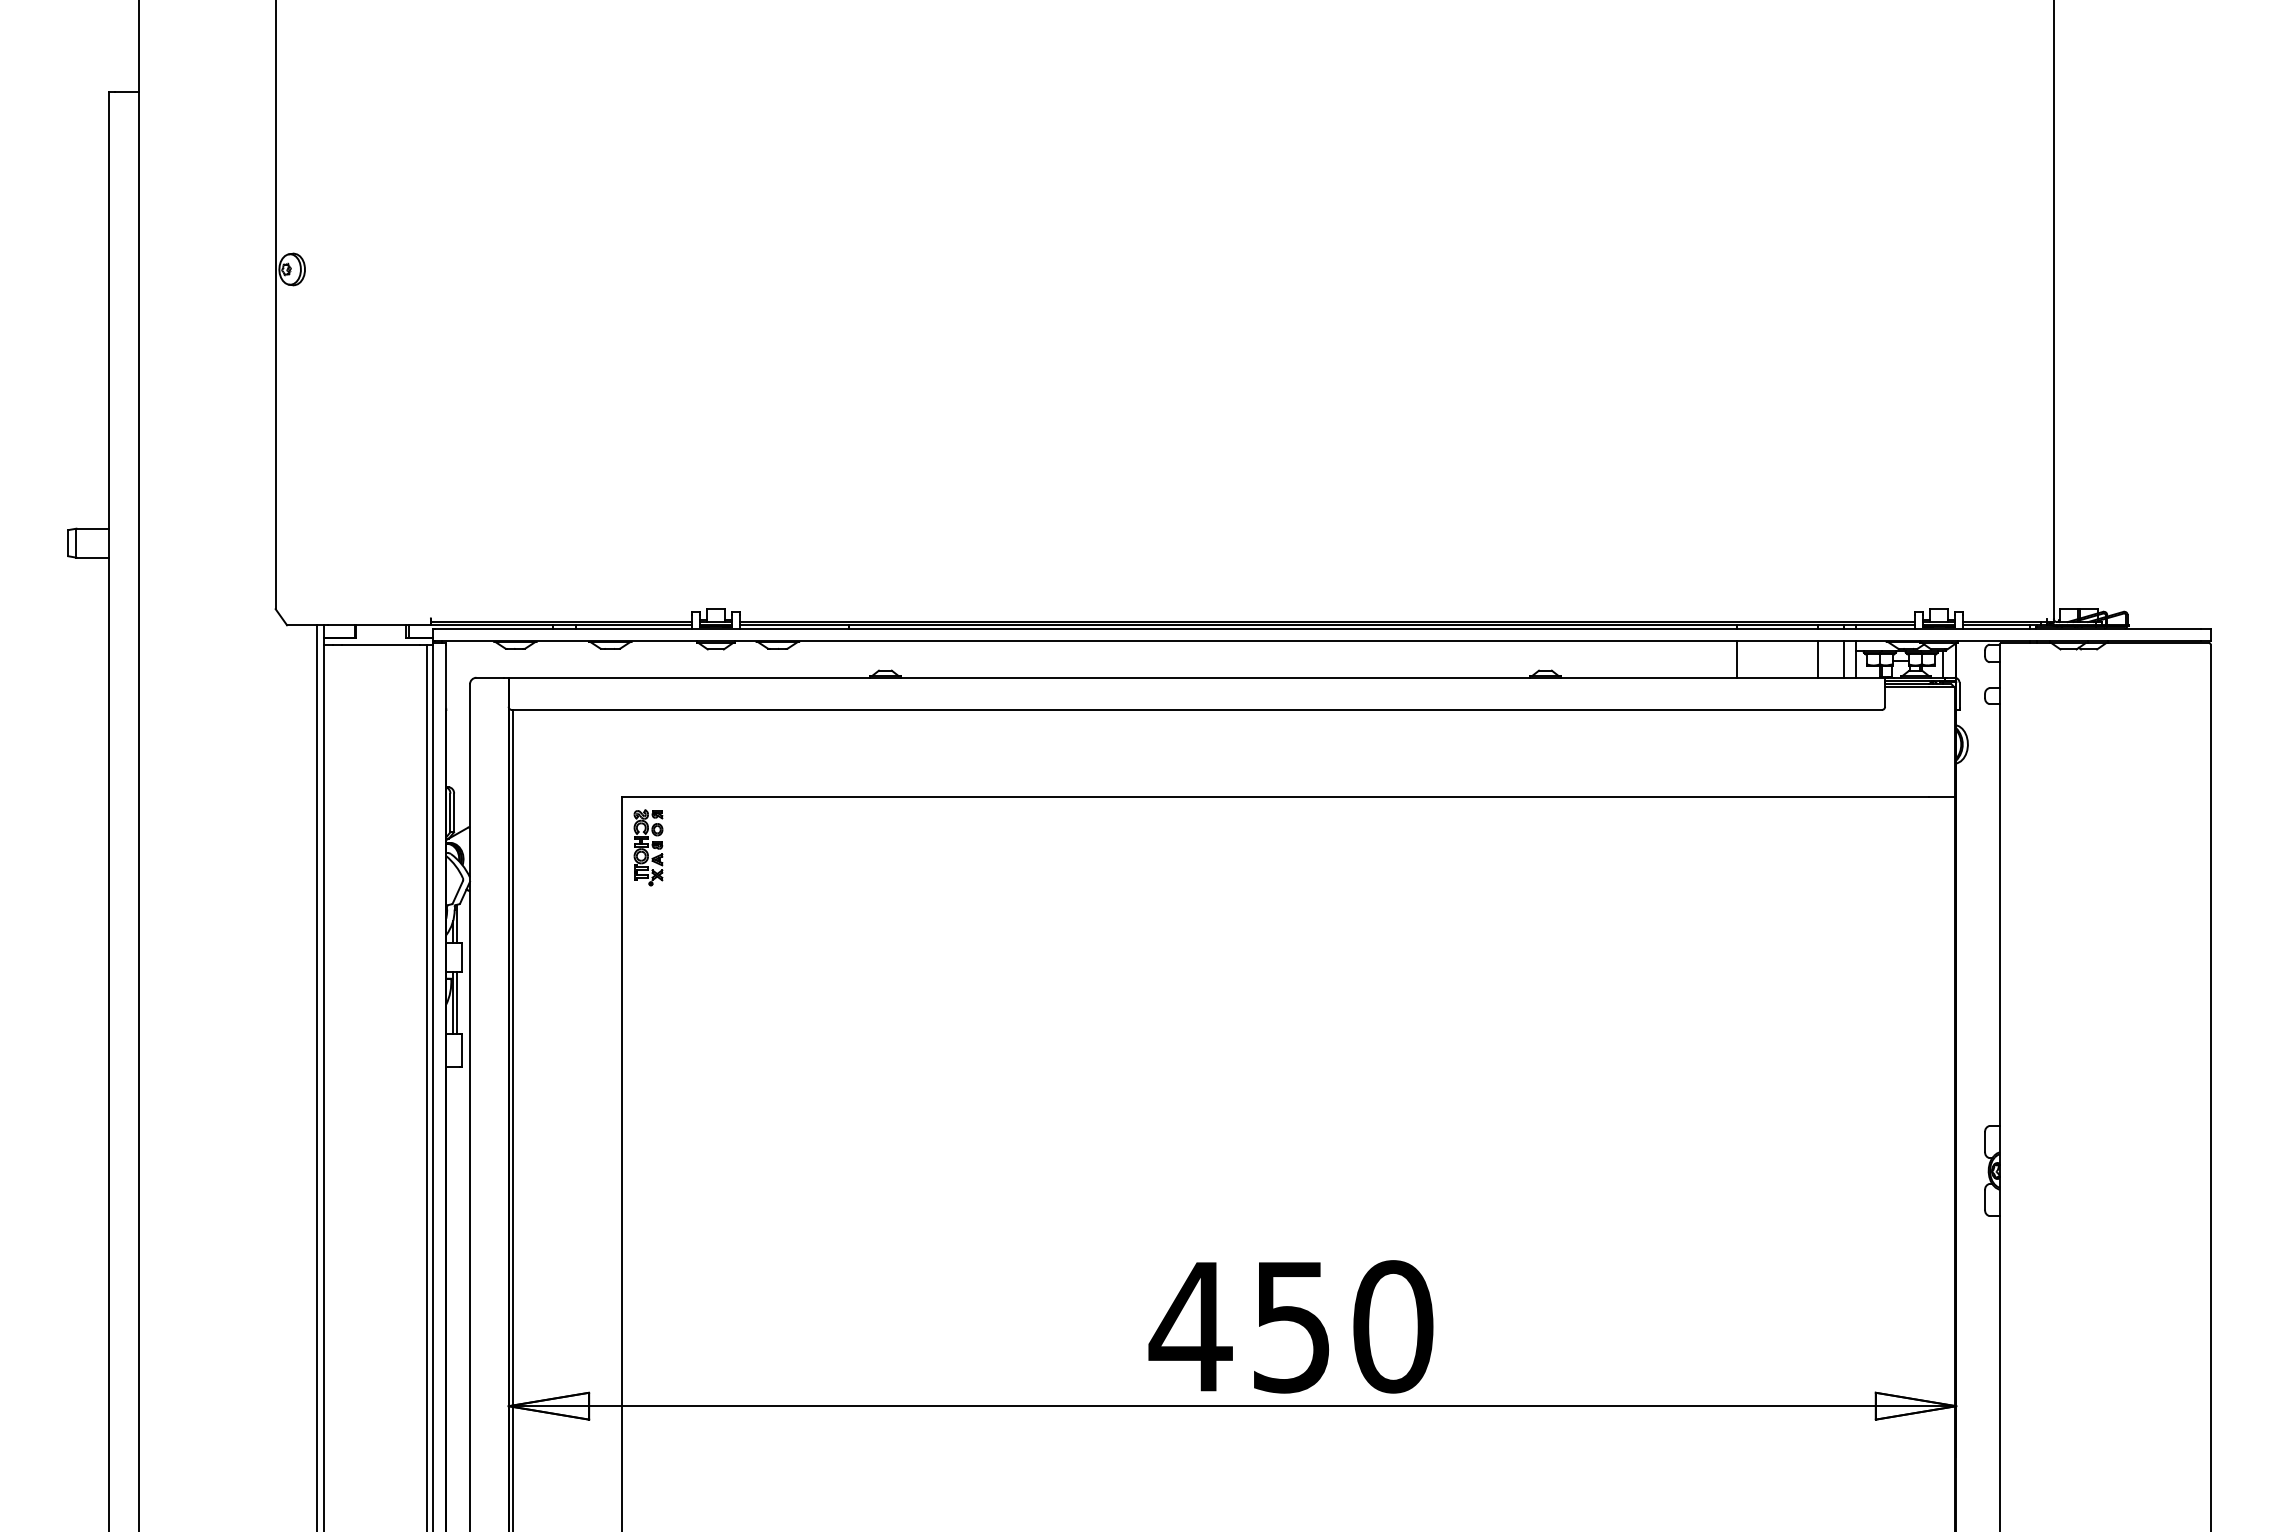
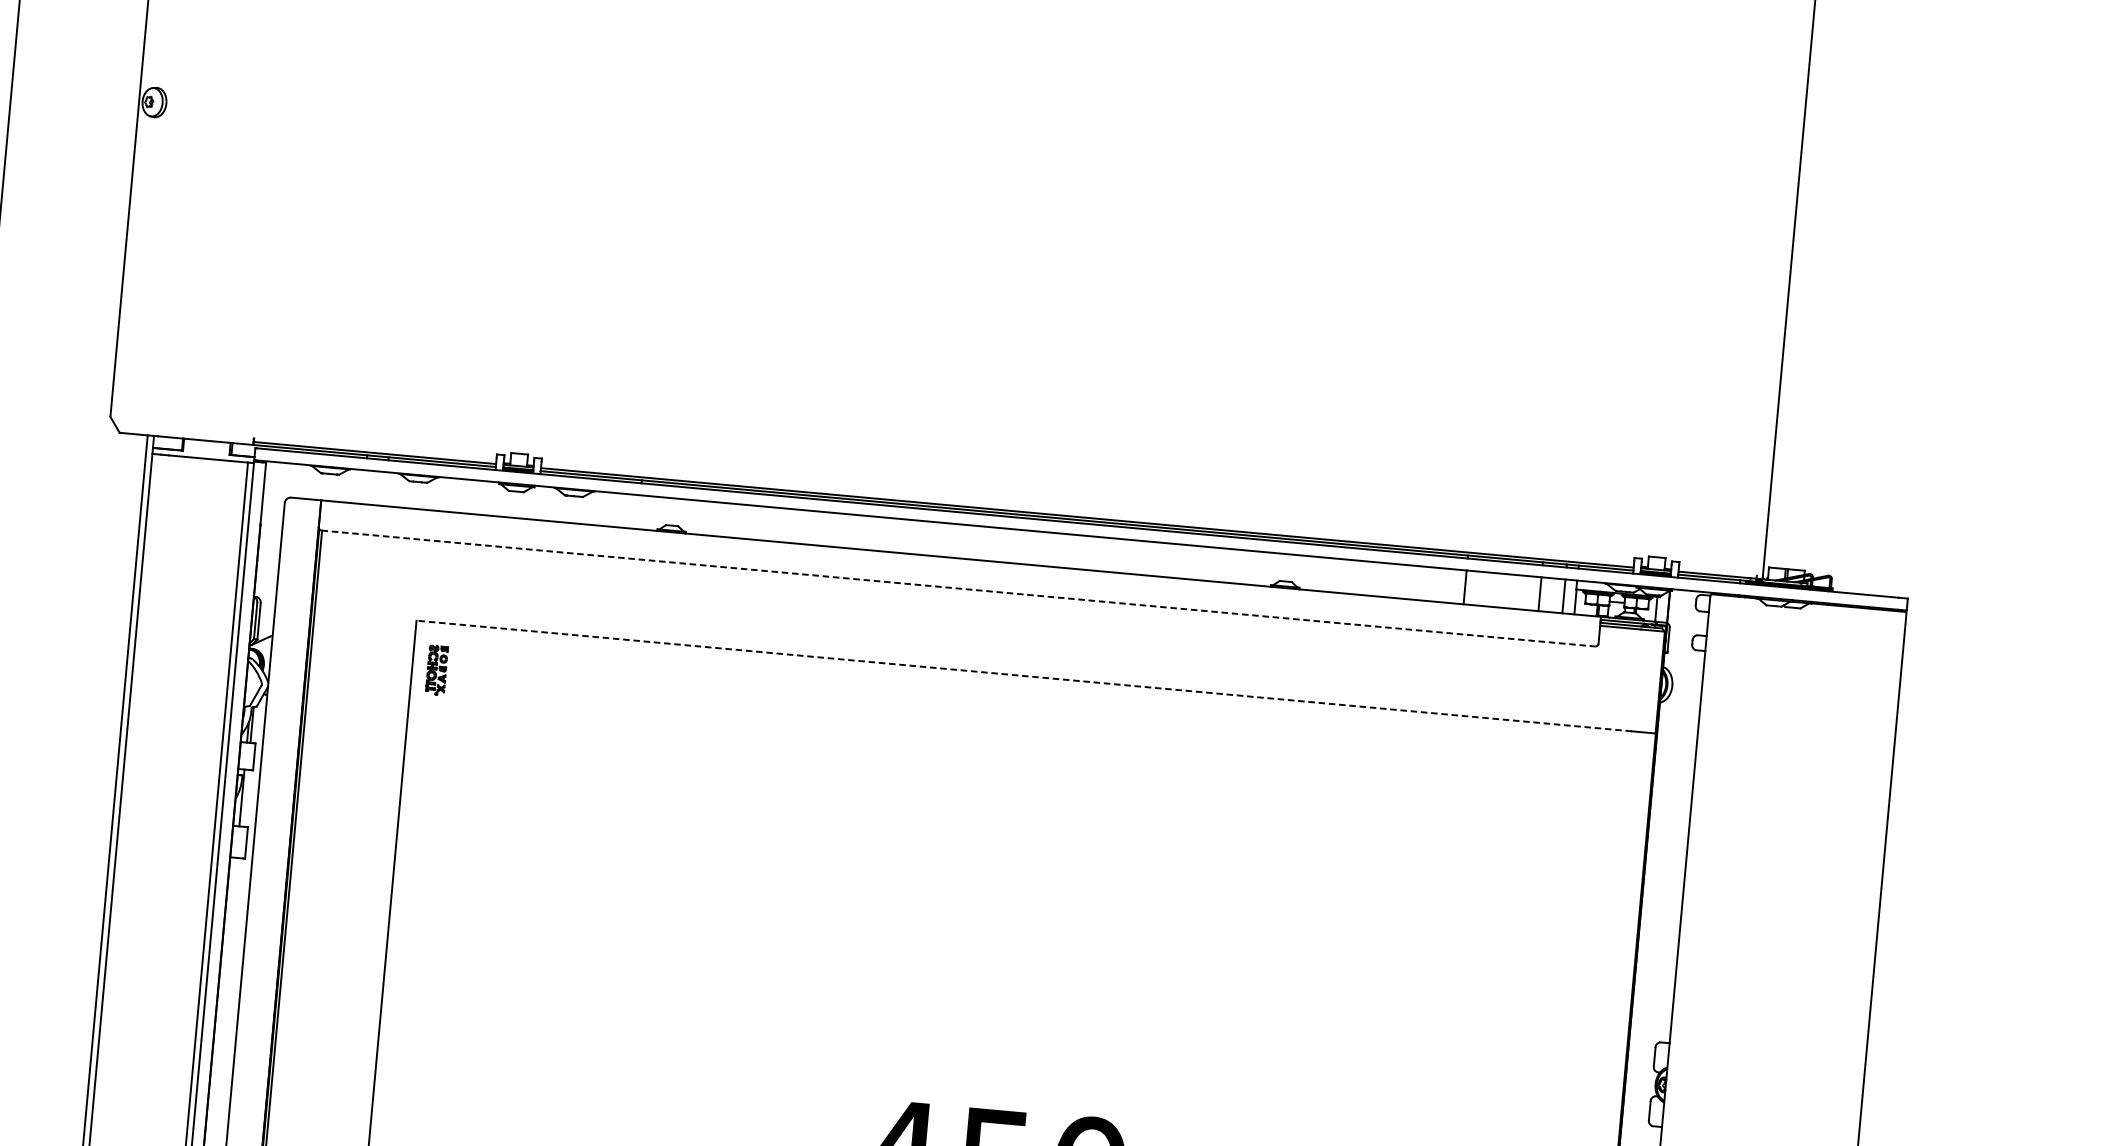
line: (1197, 709) -> (959, 588), solid -> dashed
line: (1275, 796) -> (1024, 675), solid -> dashed
part: (648, 847) -> (436, 670), size x0.7
line: (456, 1002) -> (245, 797), removed

